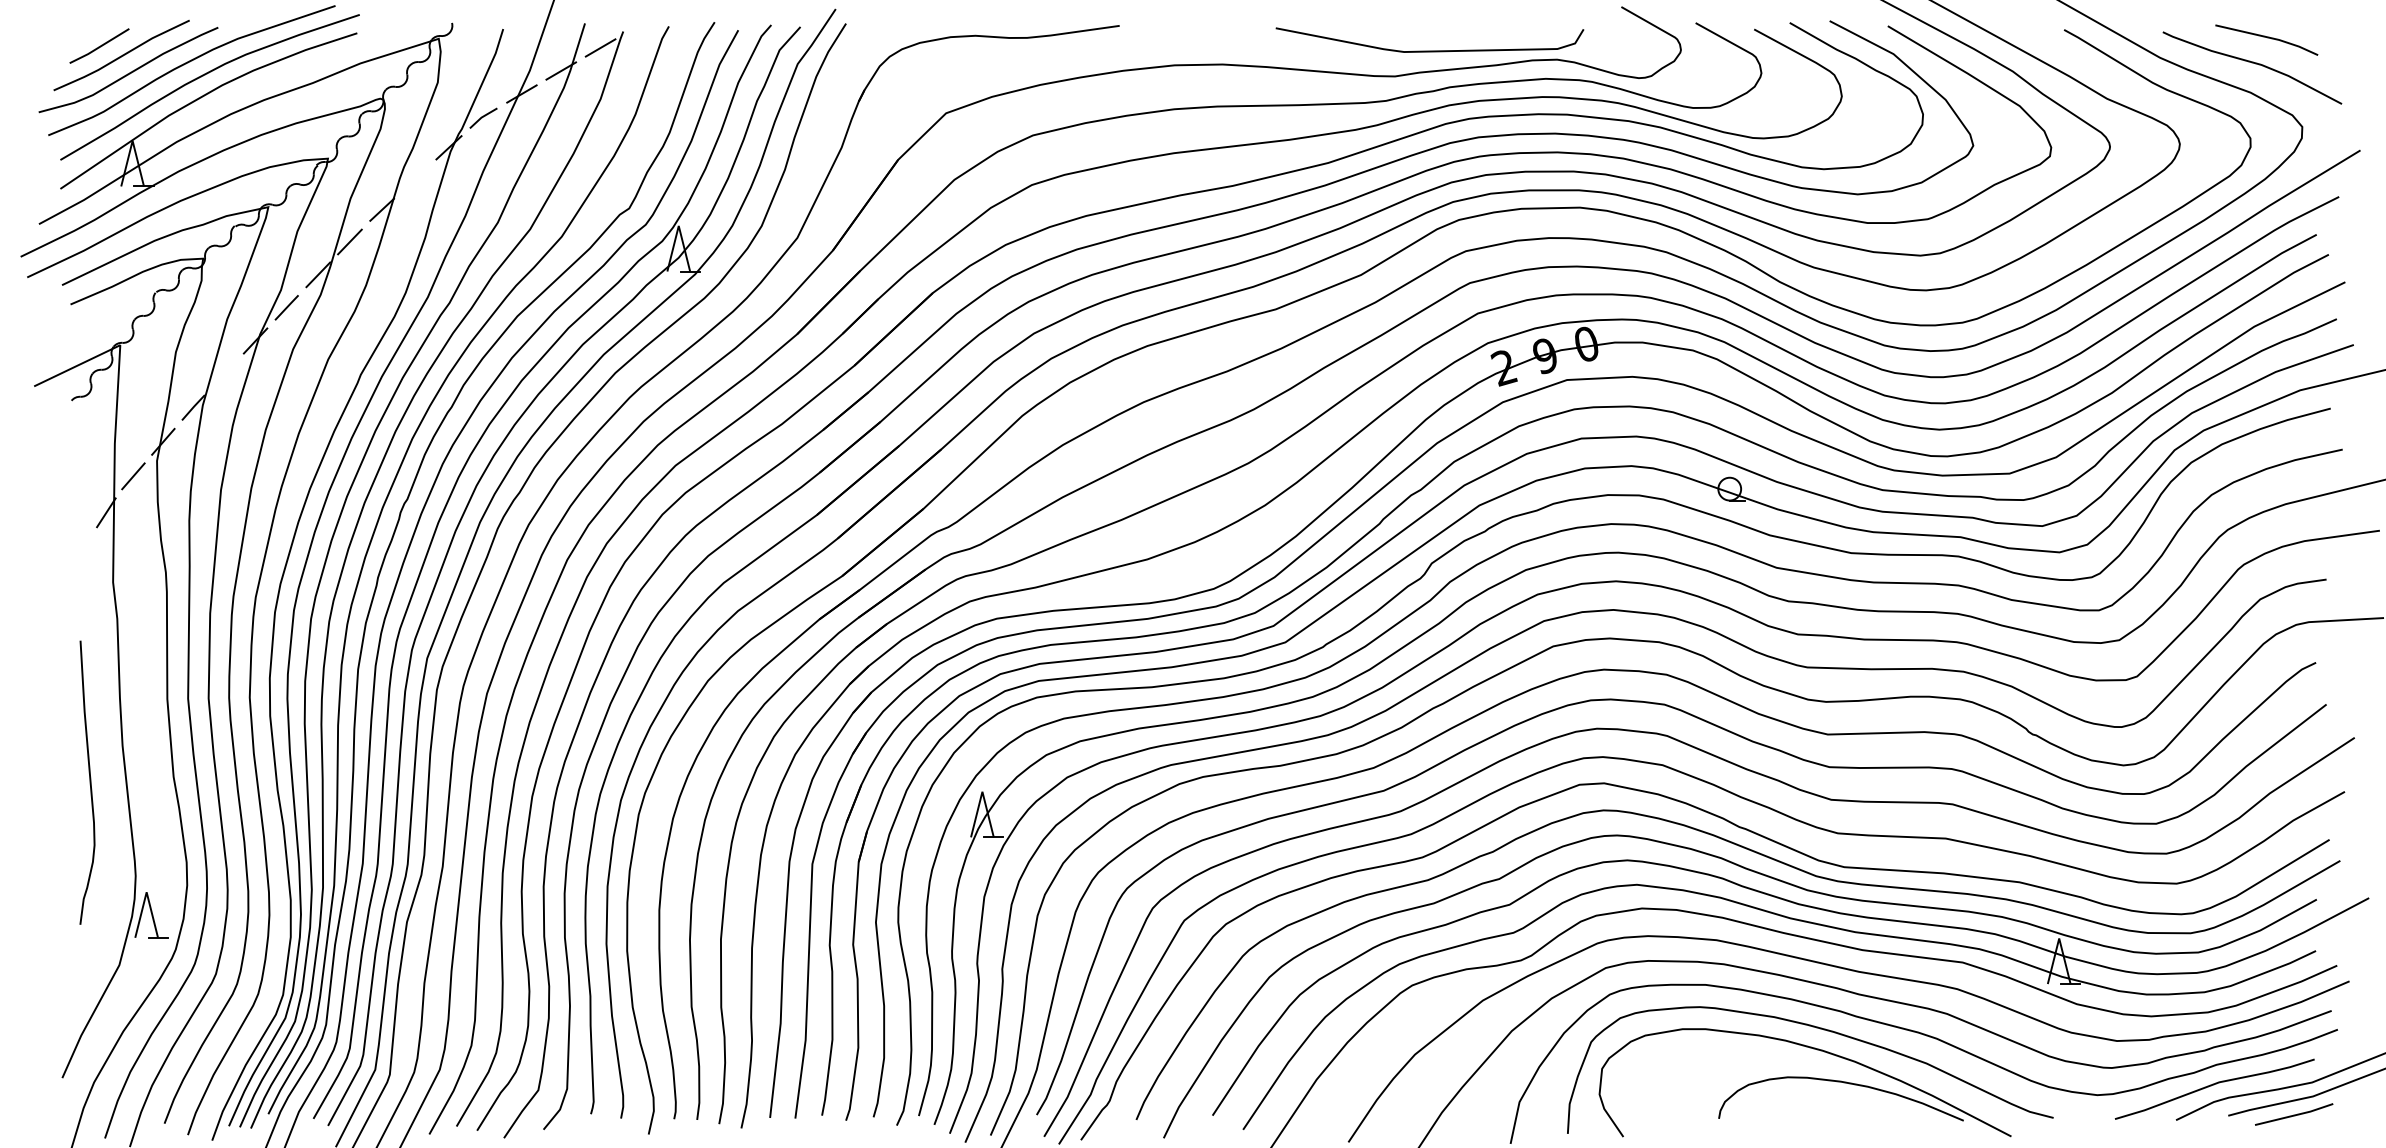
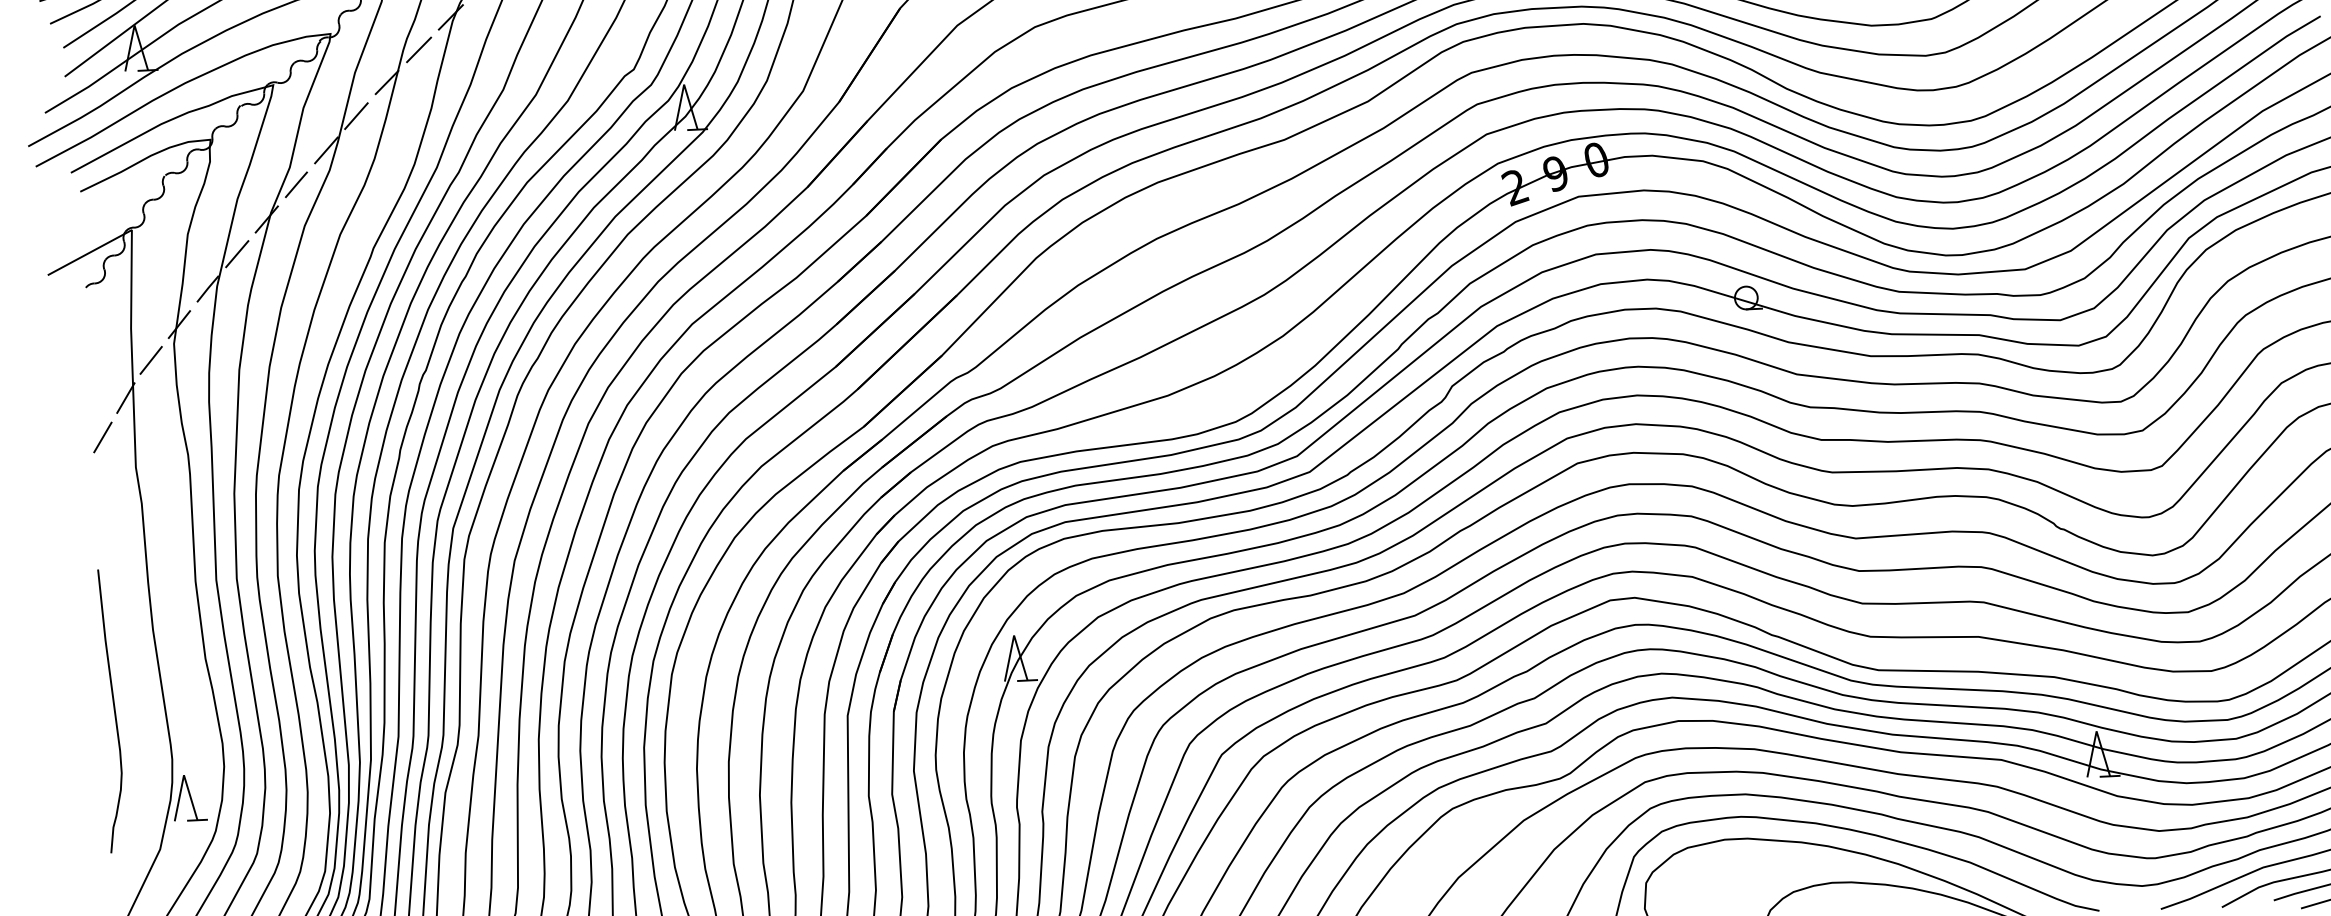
line: (415, 178) -> (418, 49), added
line: (224, 373) -> (237, 253), added
line: (81, 550) -> (102, 436), added
curve: (89, 782) -> (113, 710), moved

